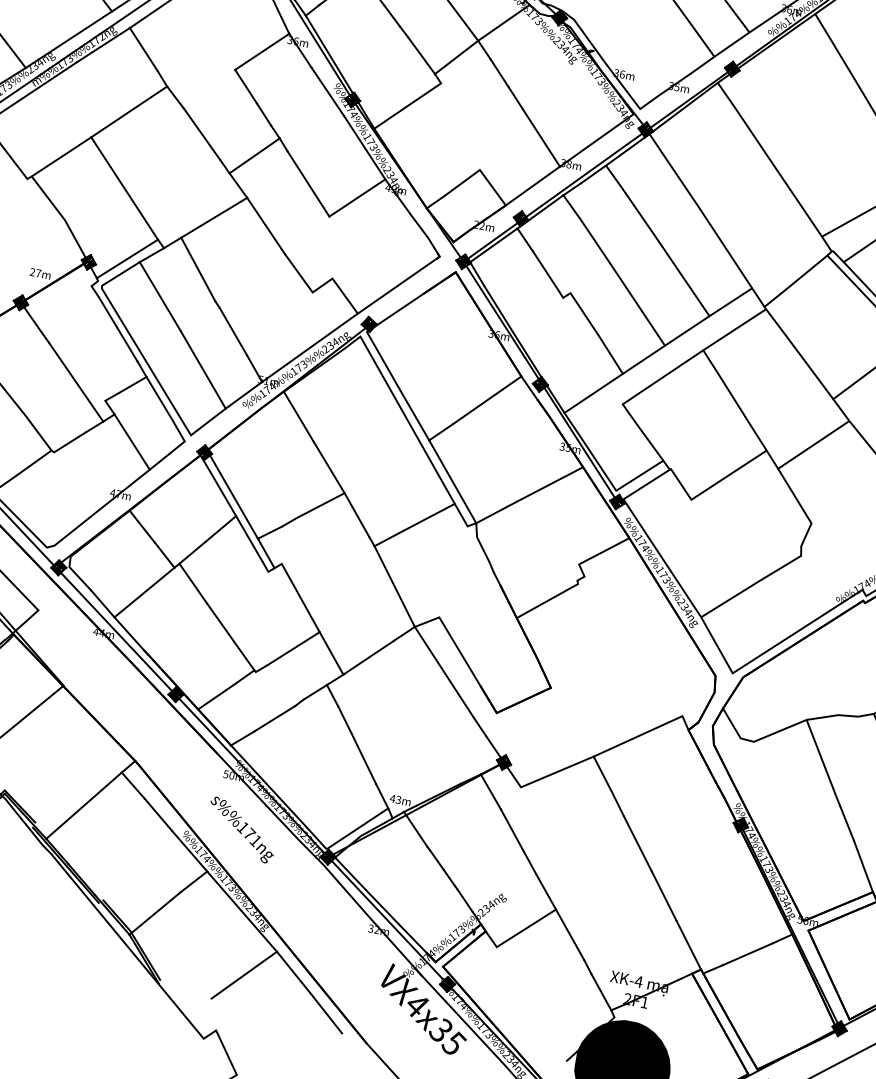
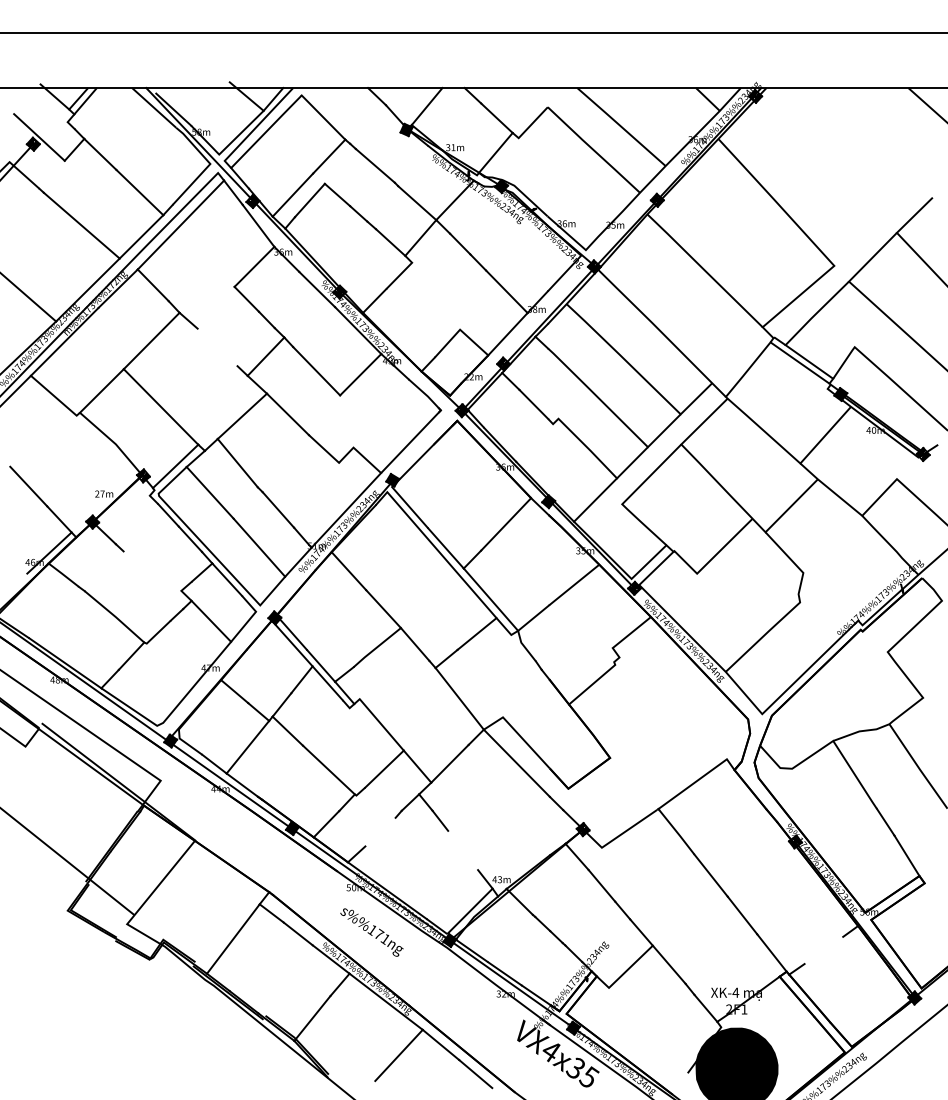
line: (201, 134) -> (217, 347), removed
line: (76, 381) -> (153, 579), removed
line: (274, 718) -> (380, 831), removed
line: (364, 758) -> (463, 850), removed
line: (747, 954) -> (823, 950), removed

